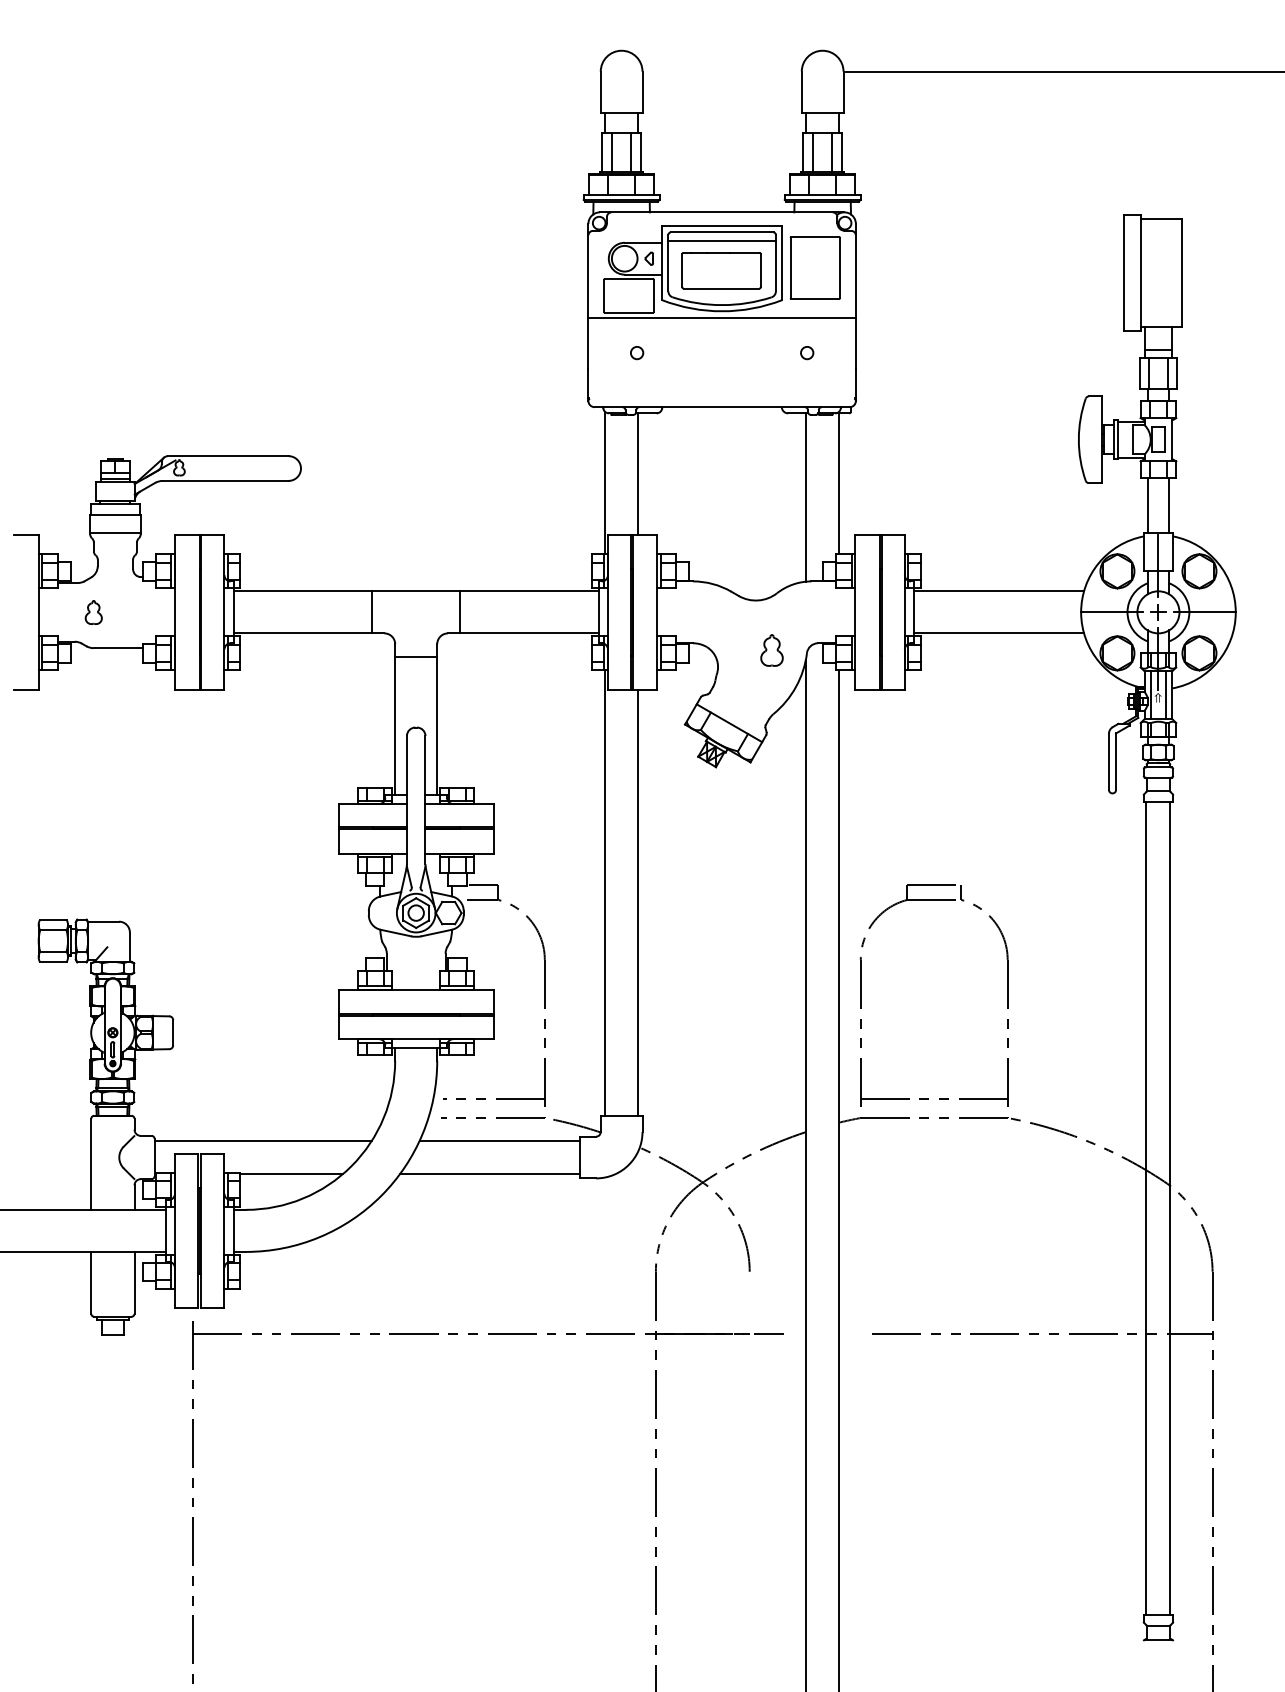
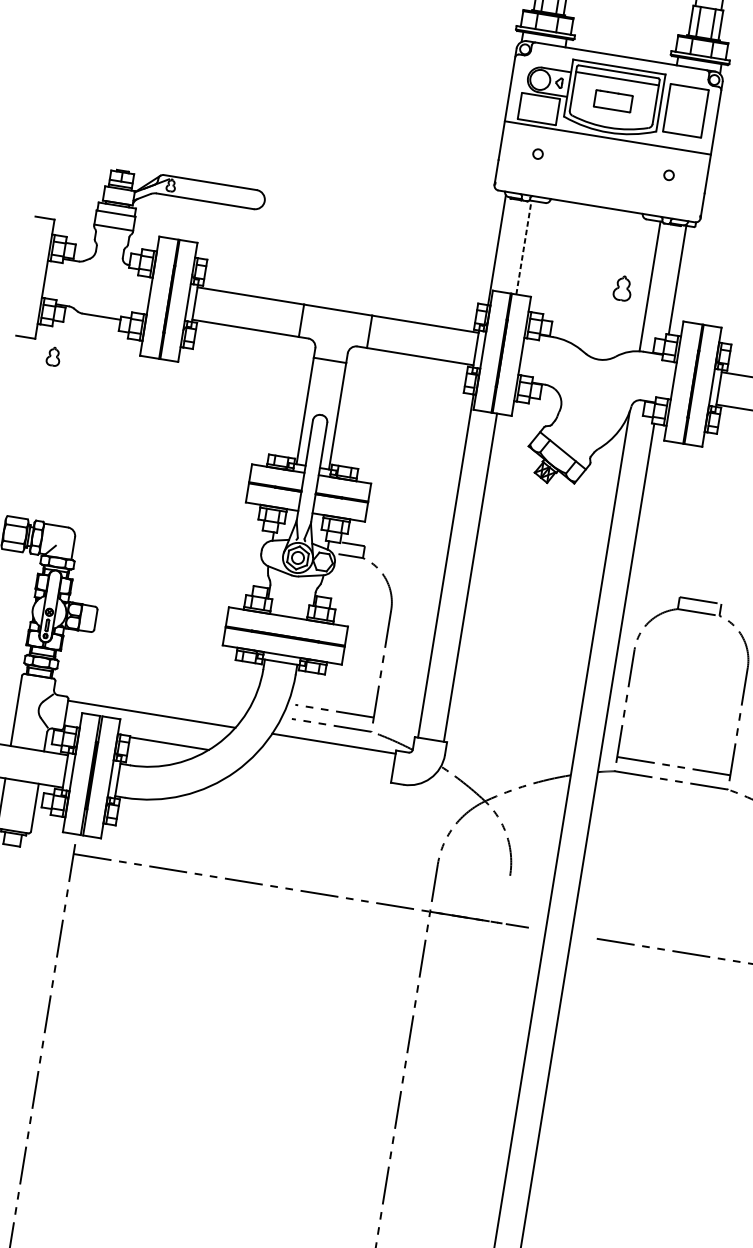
part: (721, 270) -> (613, 101), size x0.6
line: (638, 474) -> (523, 247), solid -> dashed
part: (93, 612) -> (53, 356), moved
part: (771, 650) -> (622, 288), moved
line: (489, 1174) -> (321, 768), removed

